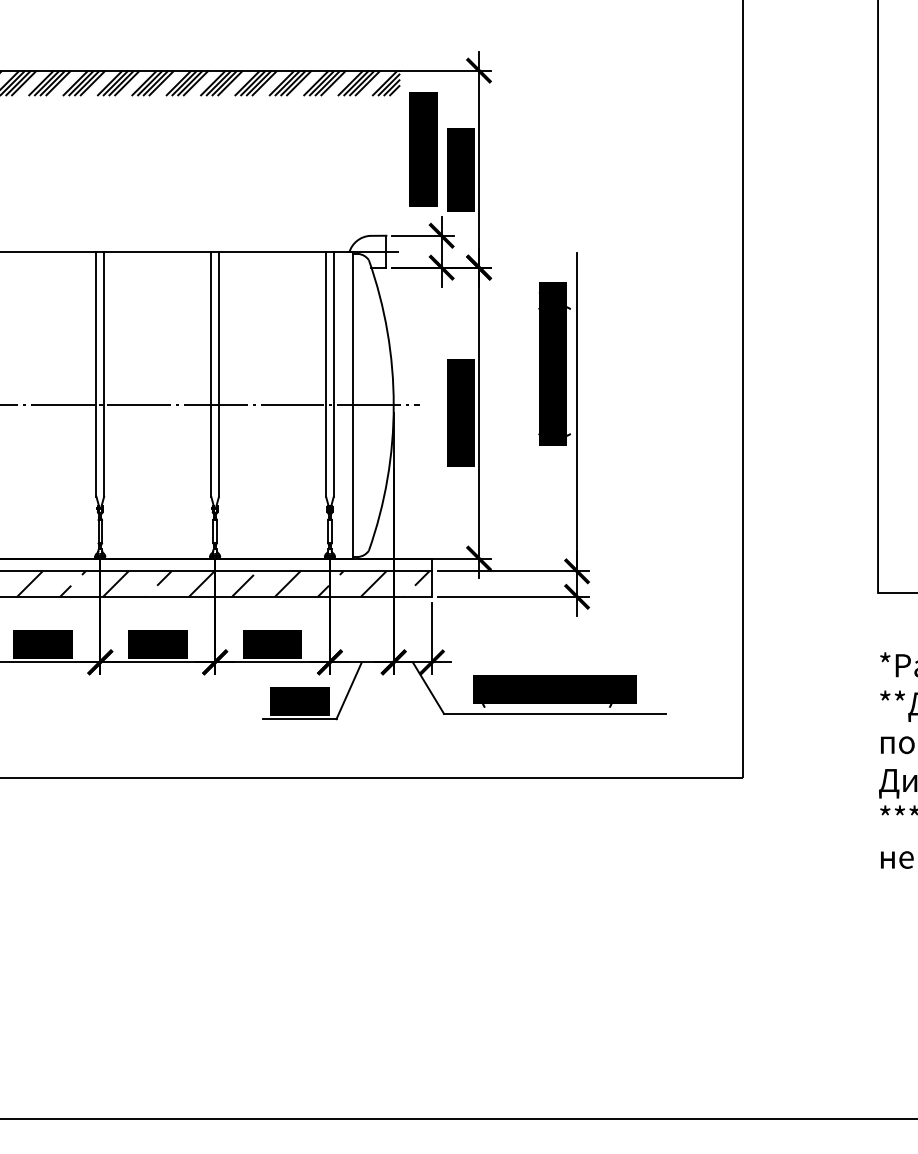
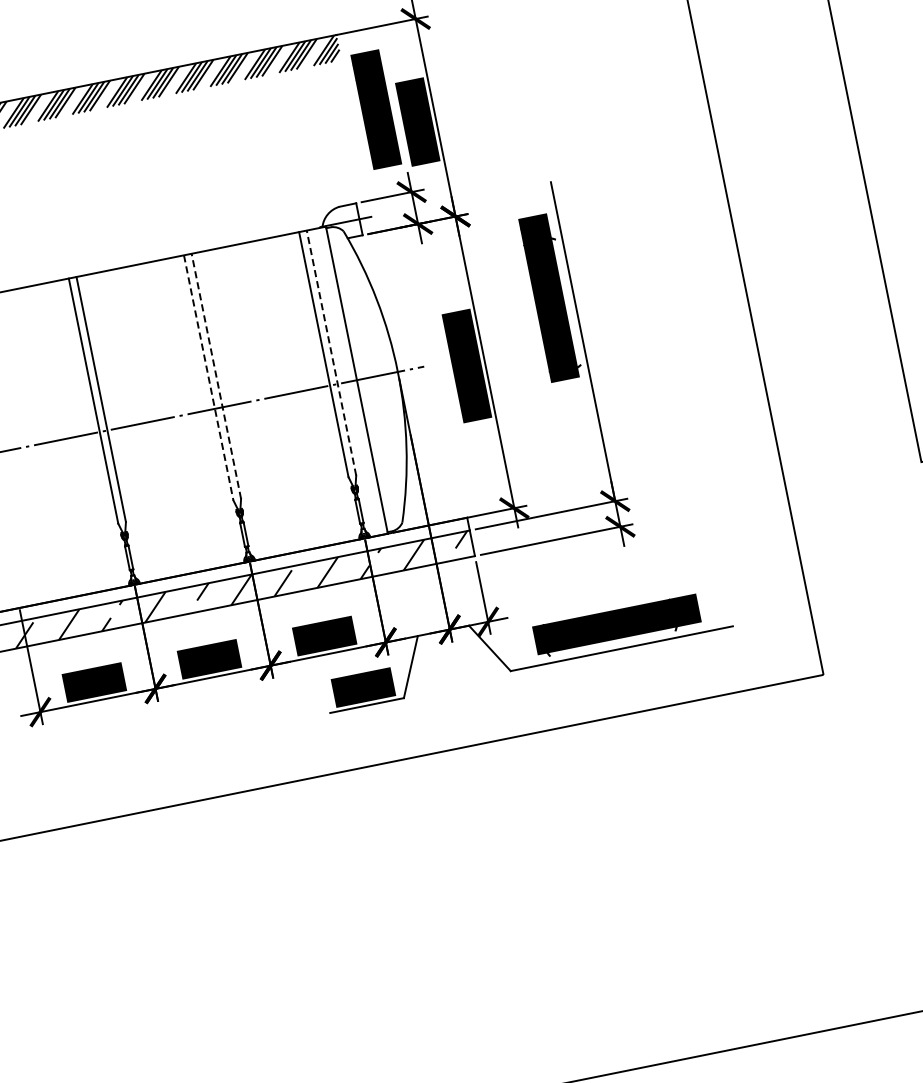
line: (218, 374) -> (215, 376), solid -> dashed
line: (333, 374) -> (331, 353), solid -> dashed
line: (211, 375) -> (209, 378), solid -> dashed

